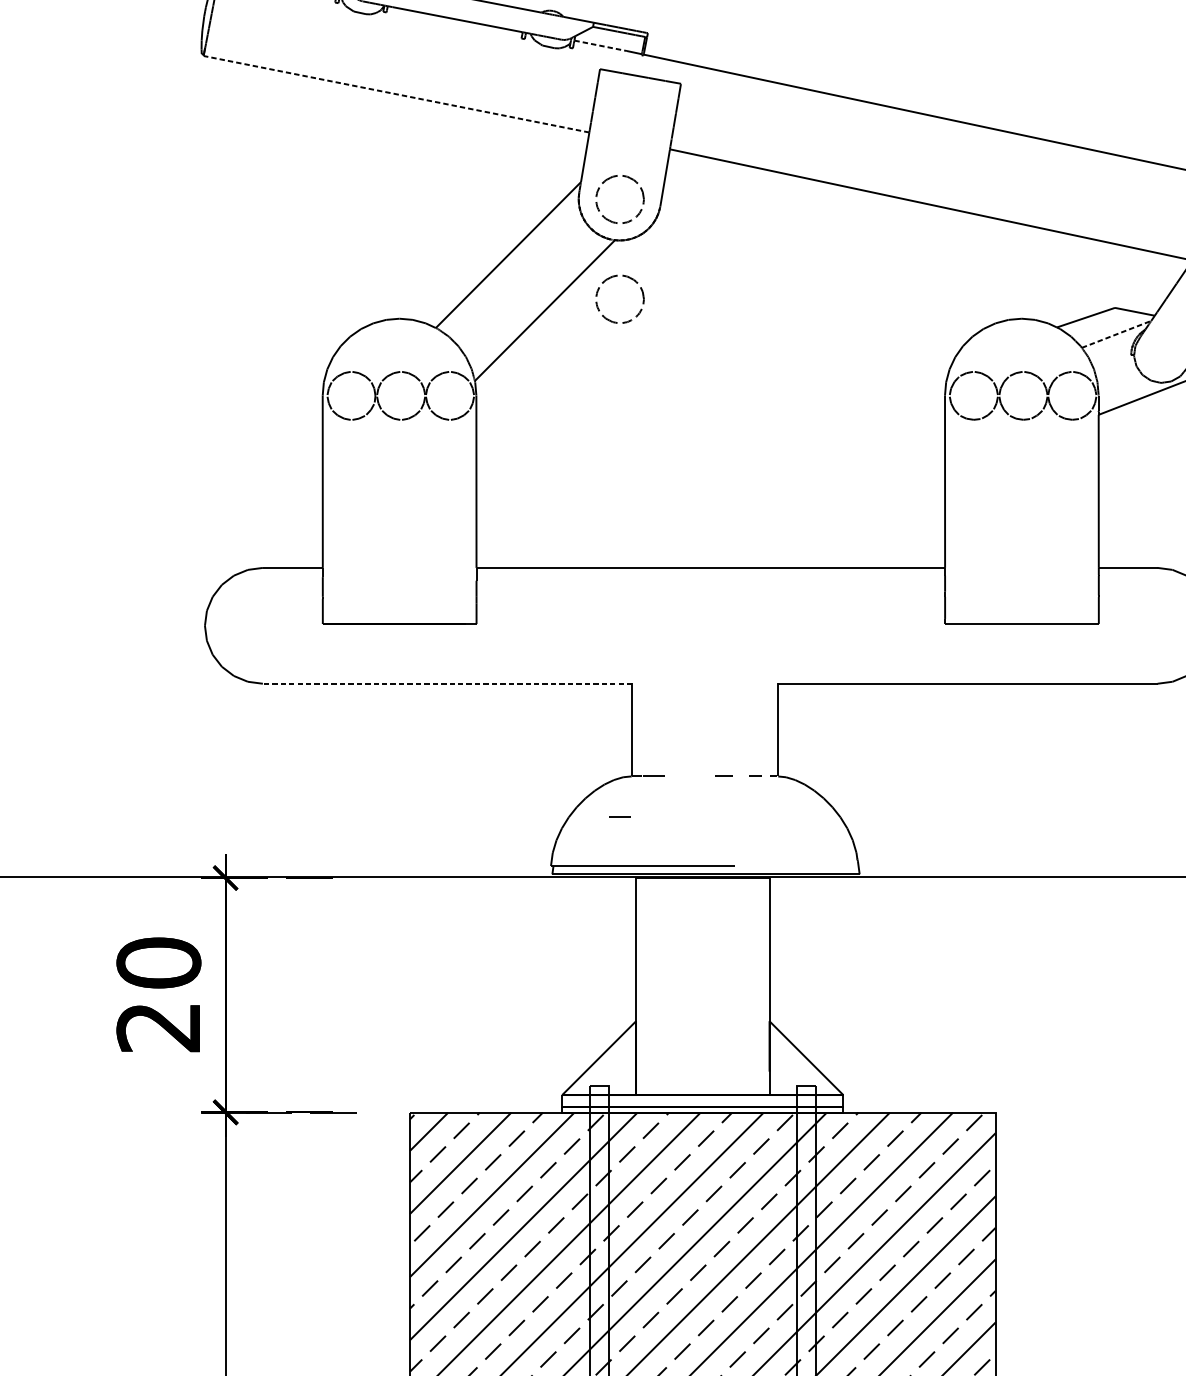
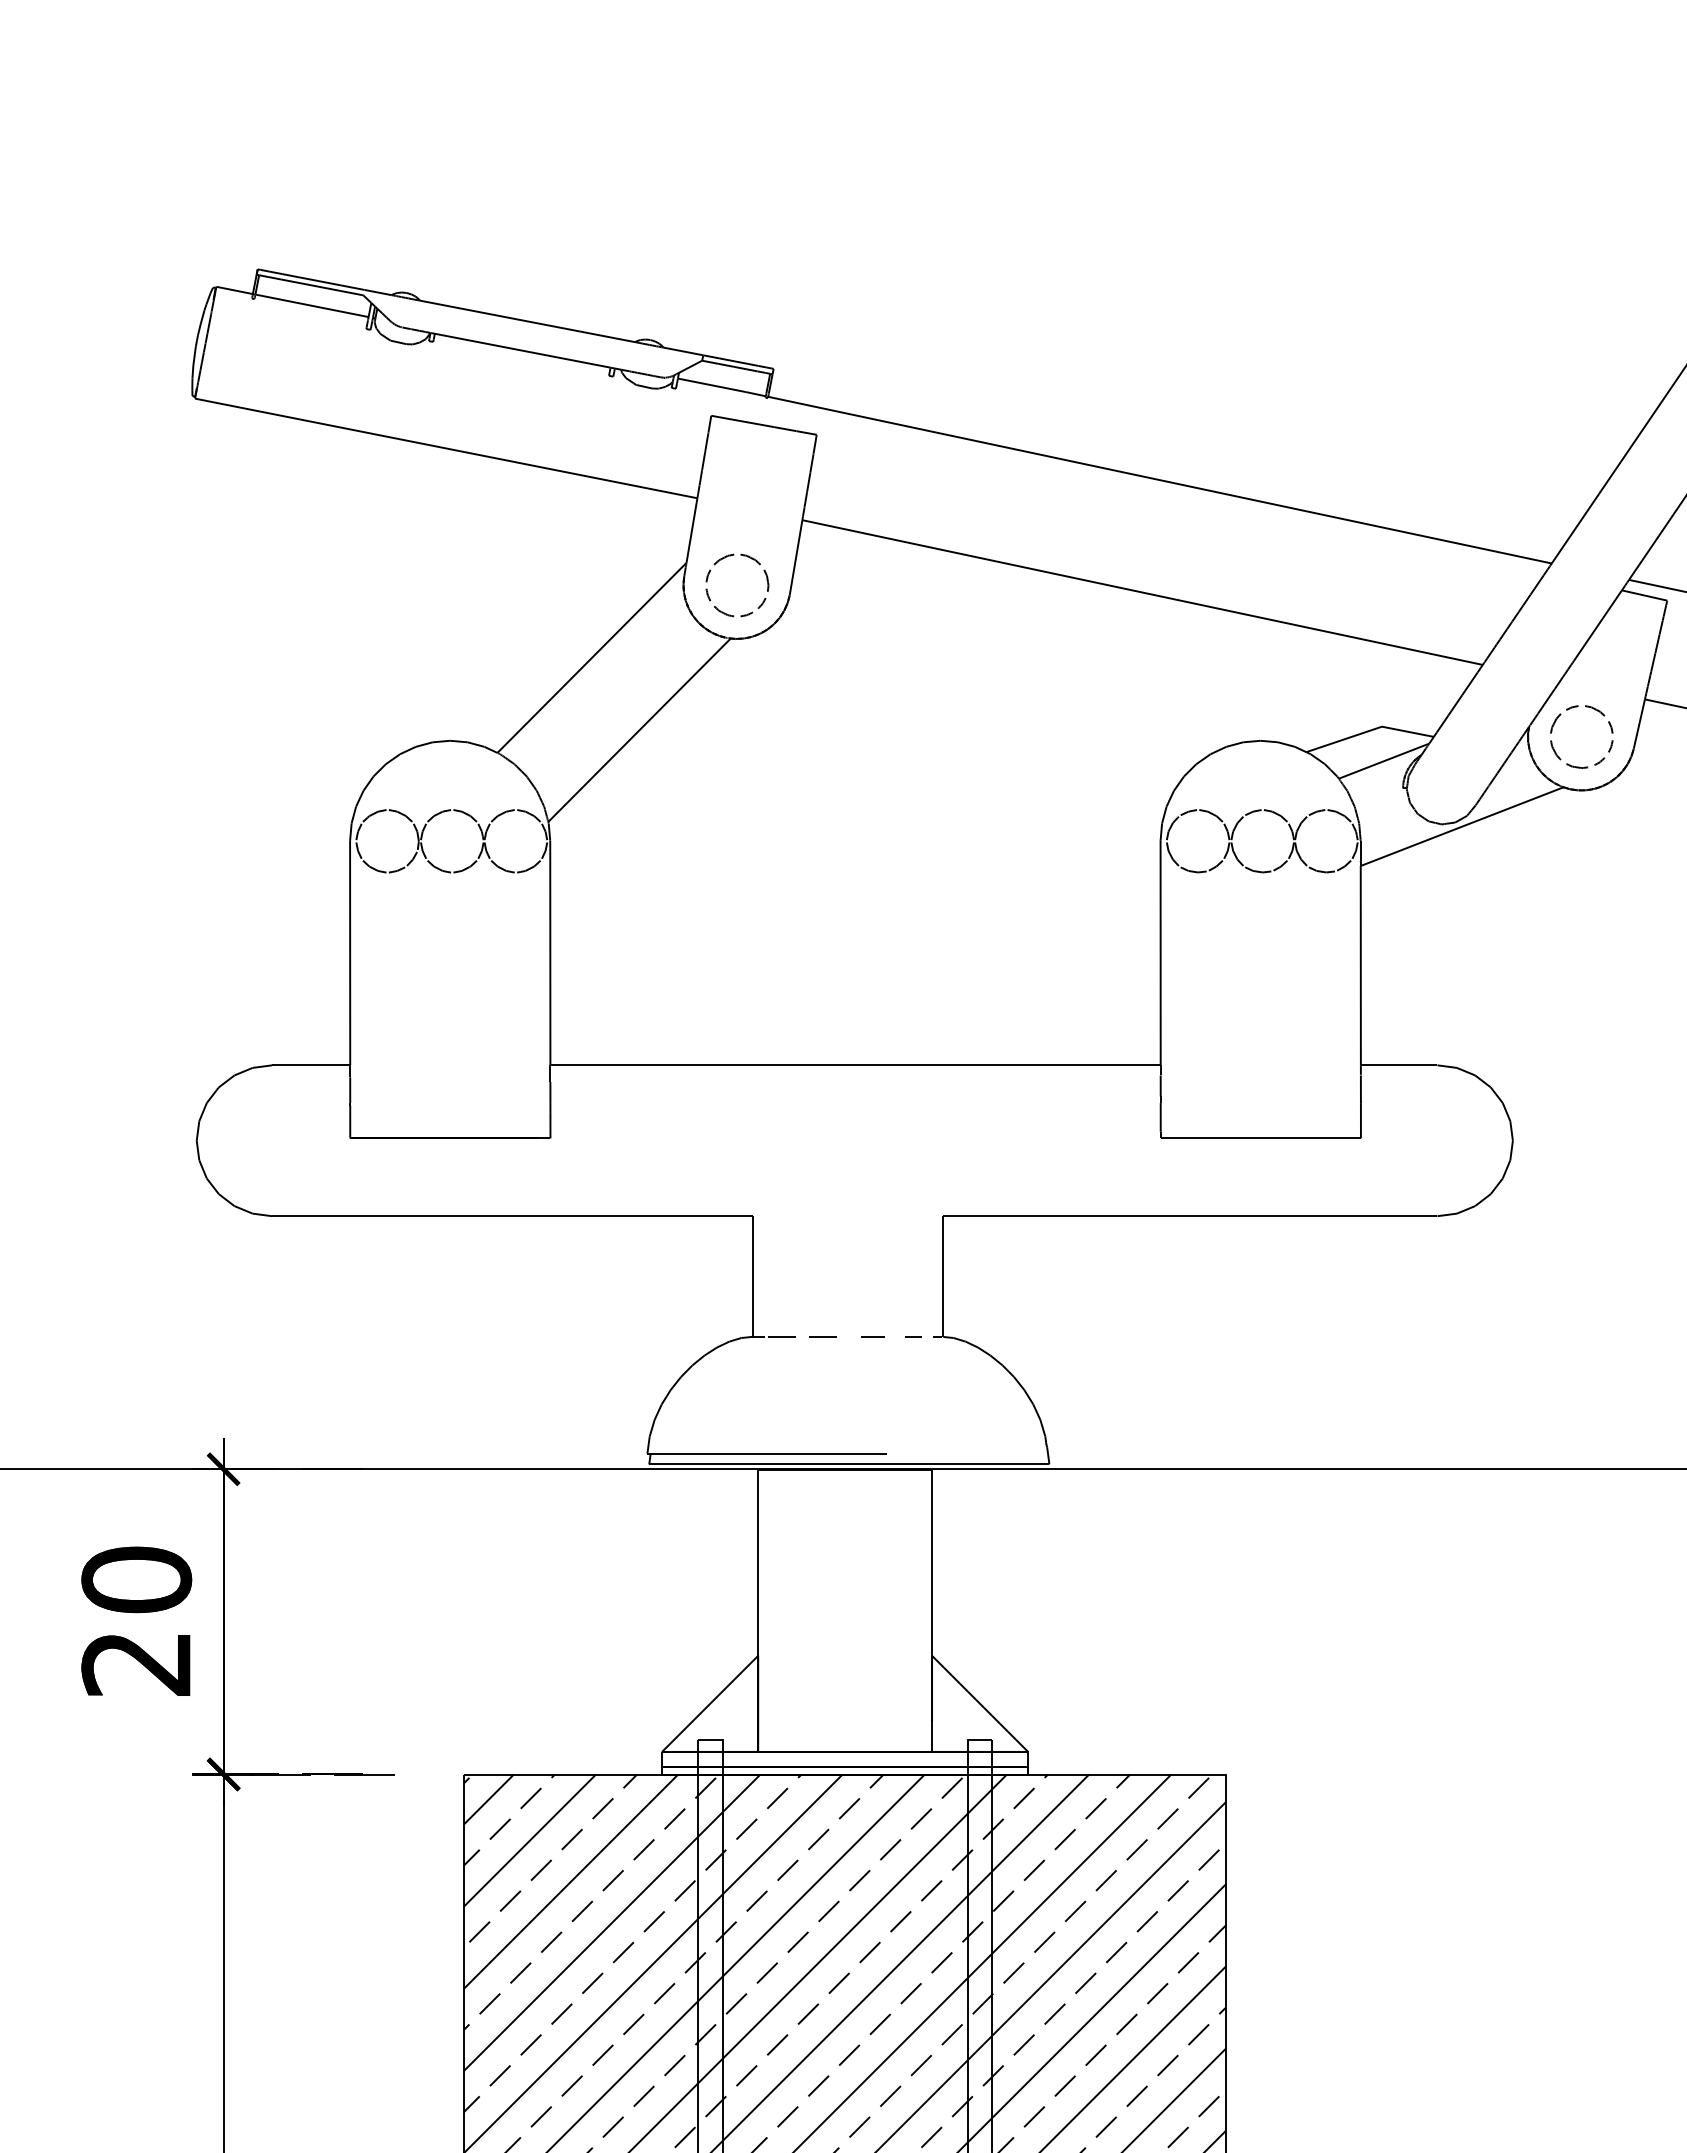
line: (600, 45) -> (712, 385), dashed -> solid
line: (395, 94) -> (445, 448), dashed -> solid
part: (642, 295) -> (766, 710), removed
line: (1116, 334) -> (1384, 761), dashed -> solid
line: (447, 683) -> (512, 1216), dashed -> solid
line: (620, 816) -> (822, 1336), moved

